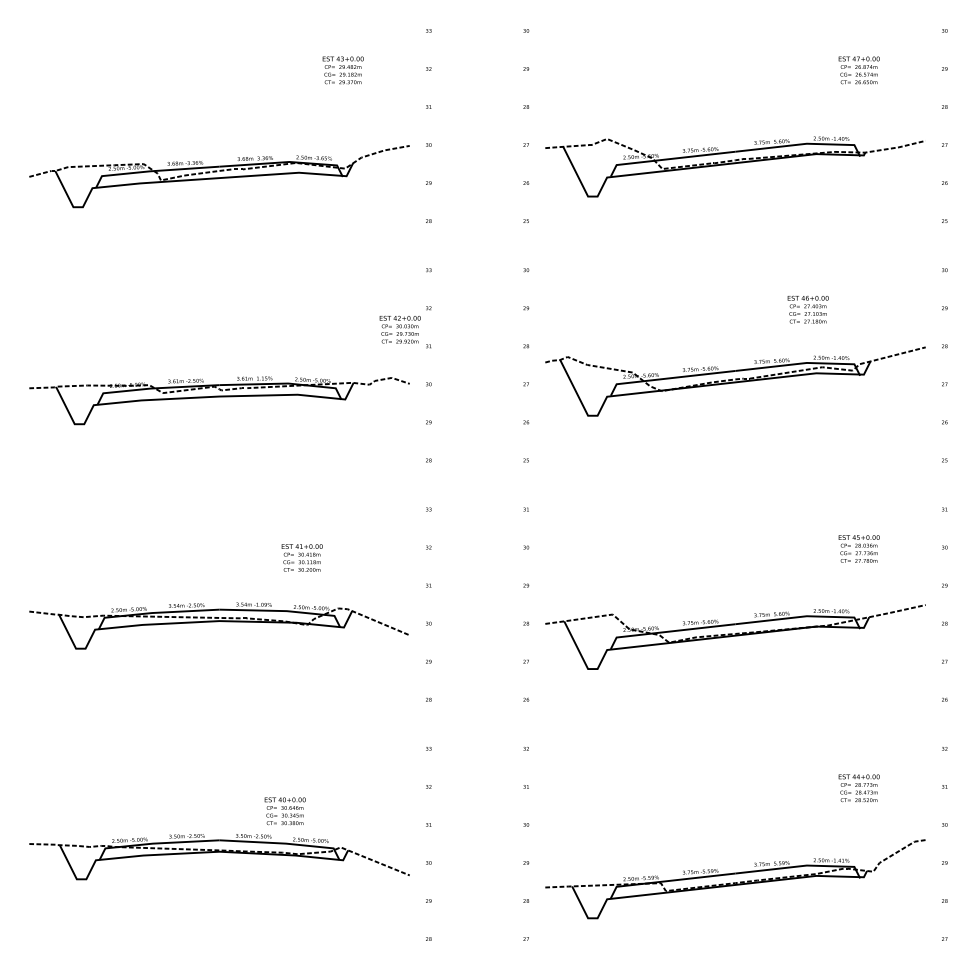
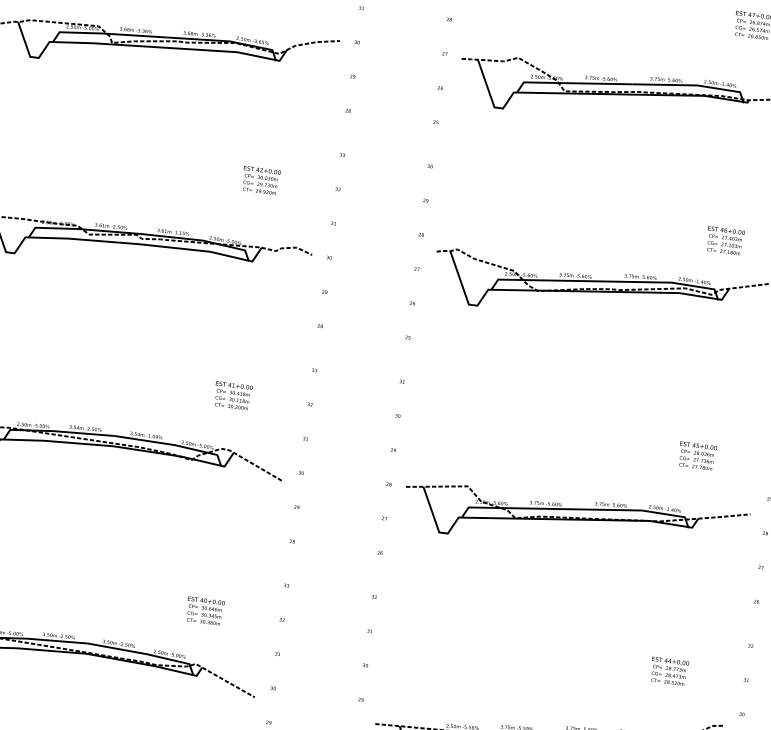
text: (807, 309) -> (724, 240), moved
text: (399, 329) -> (260, 180), moved
text: (301, 557) -> (232, 395), moved
text: (284, 811) -> (204, 611), moved

